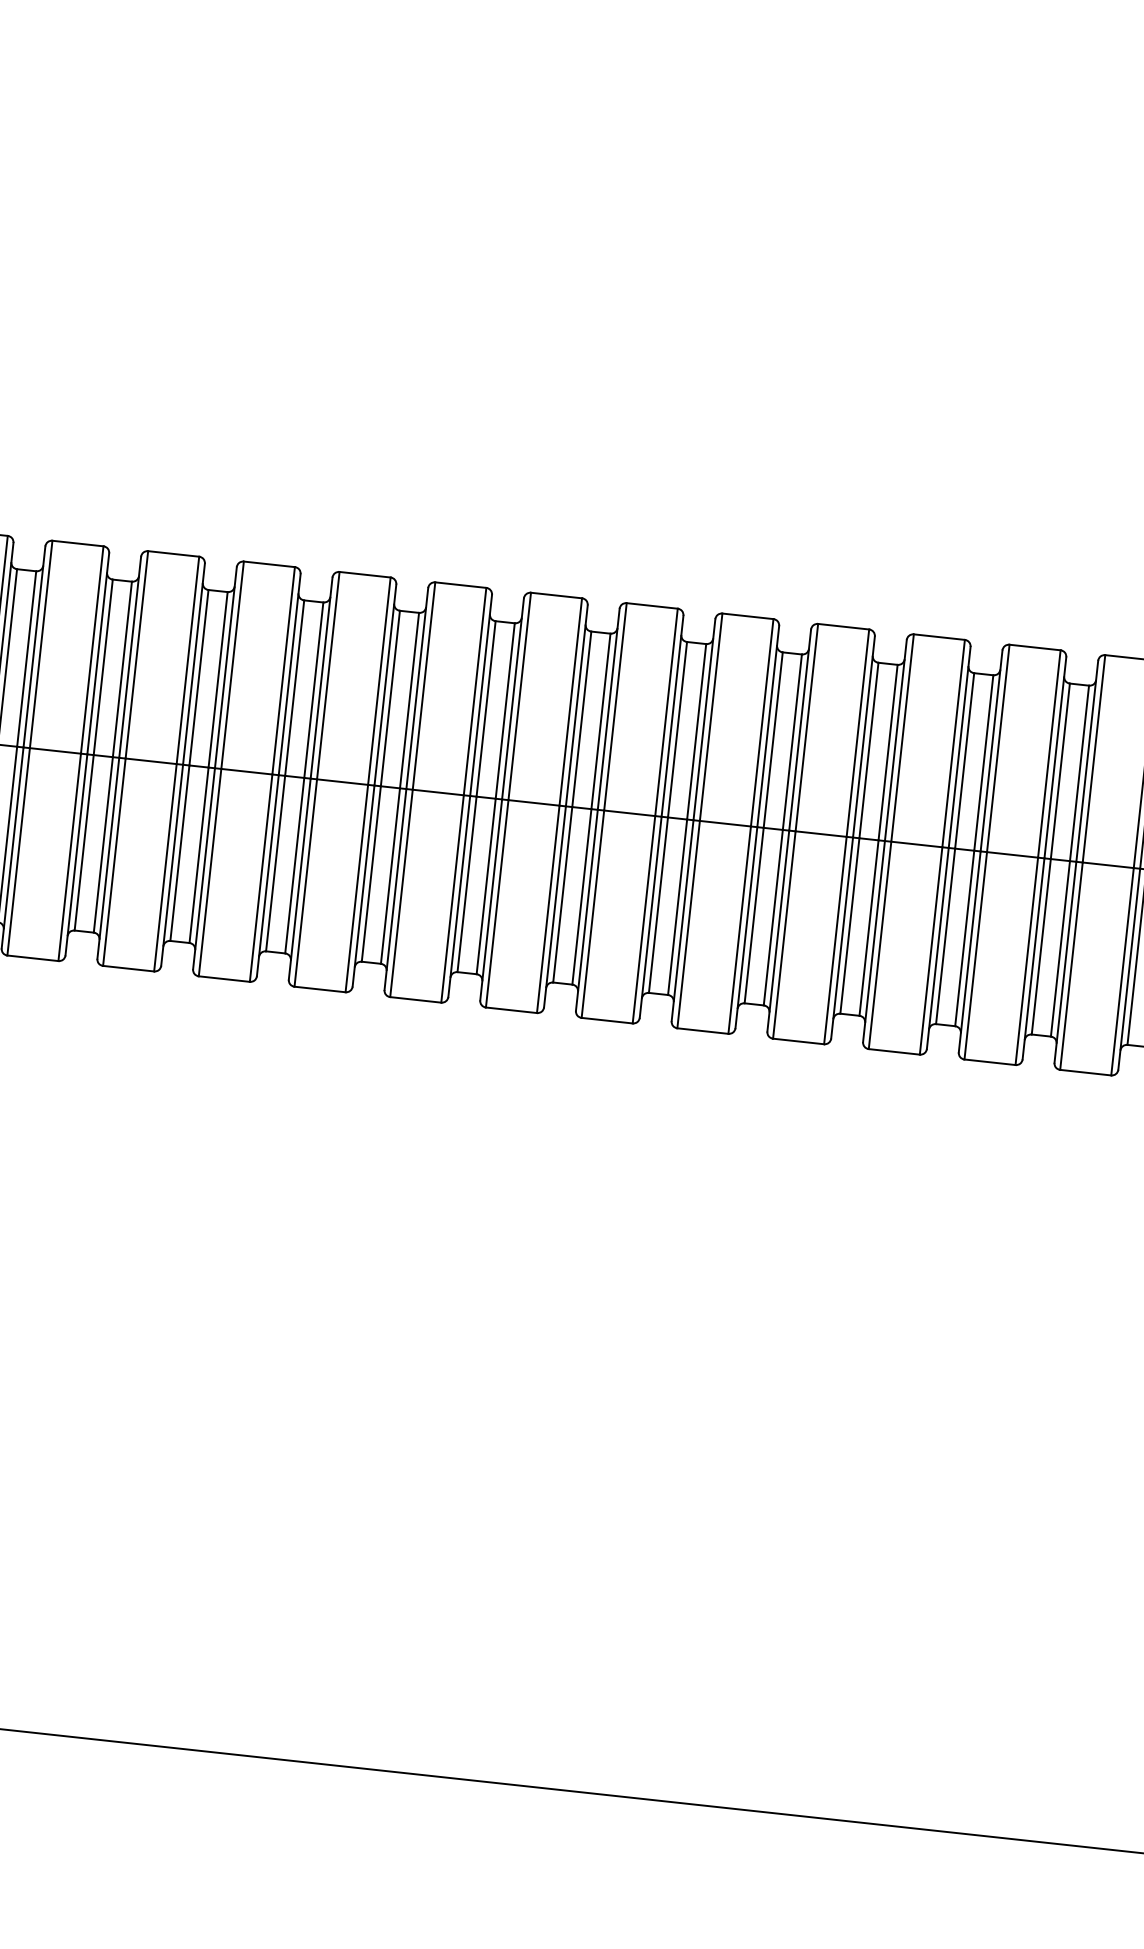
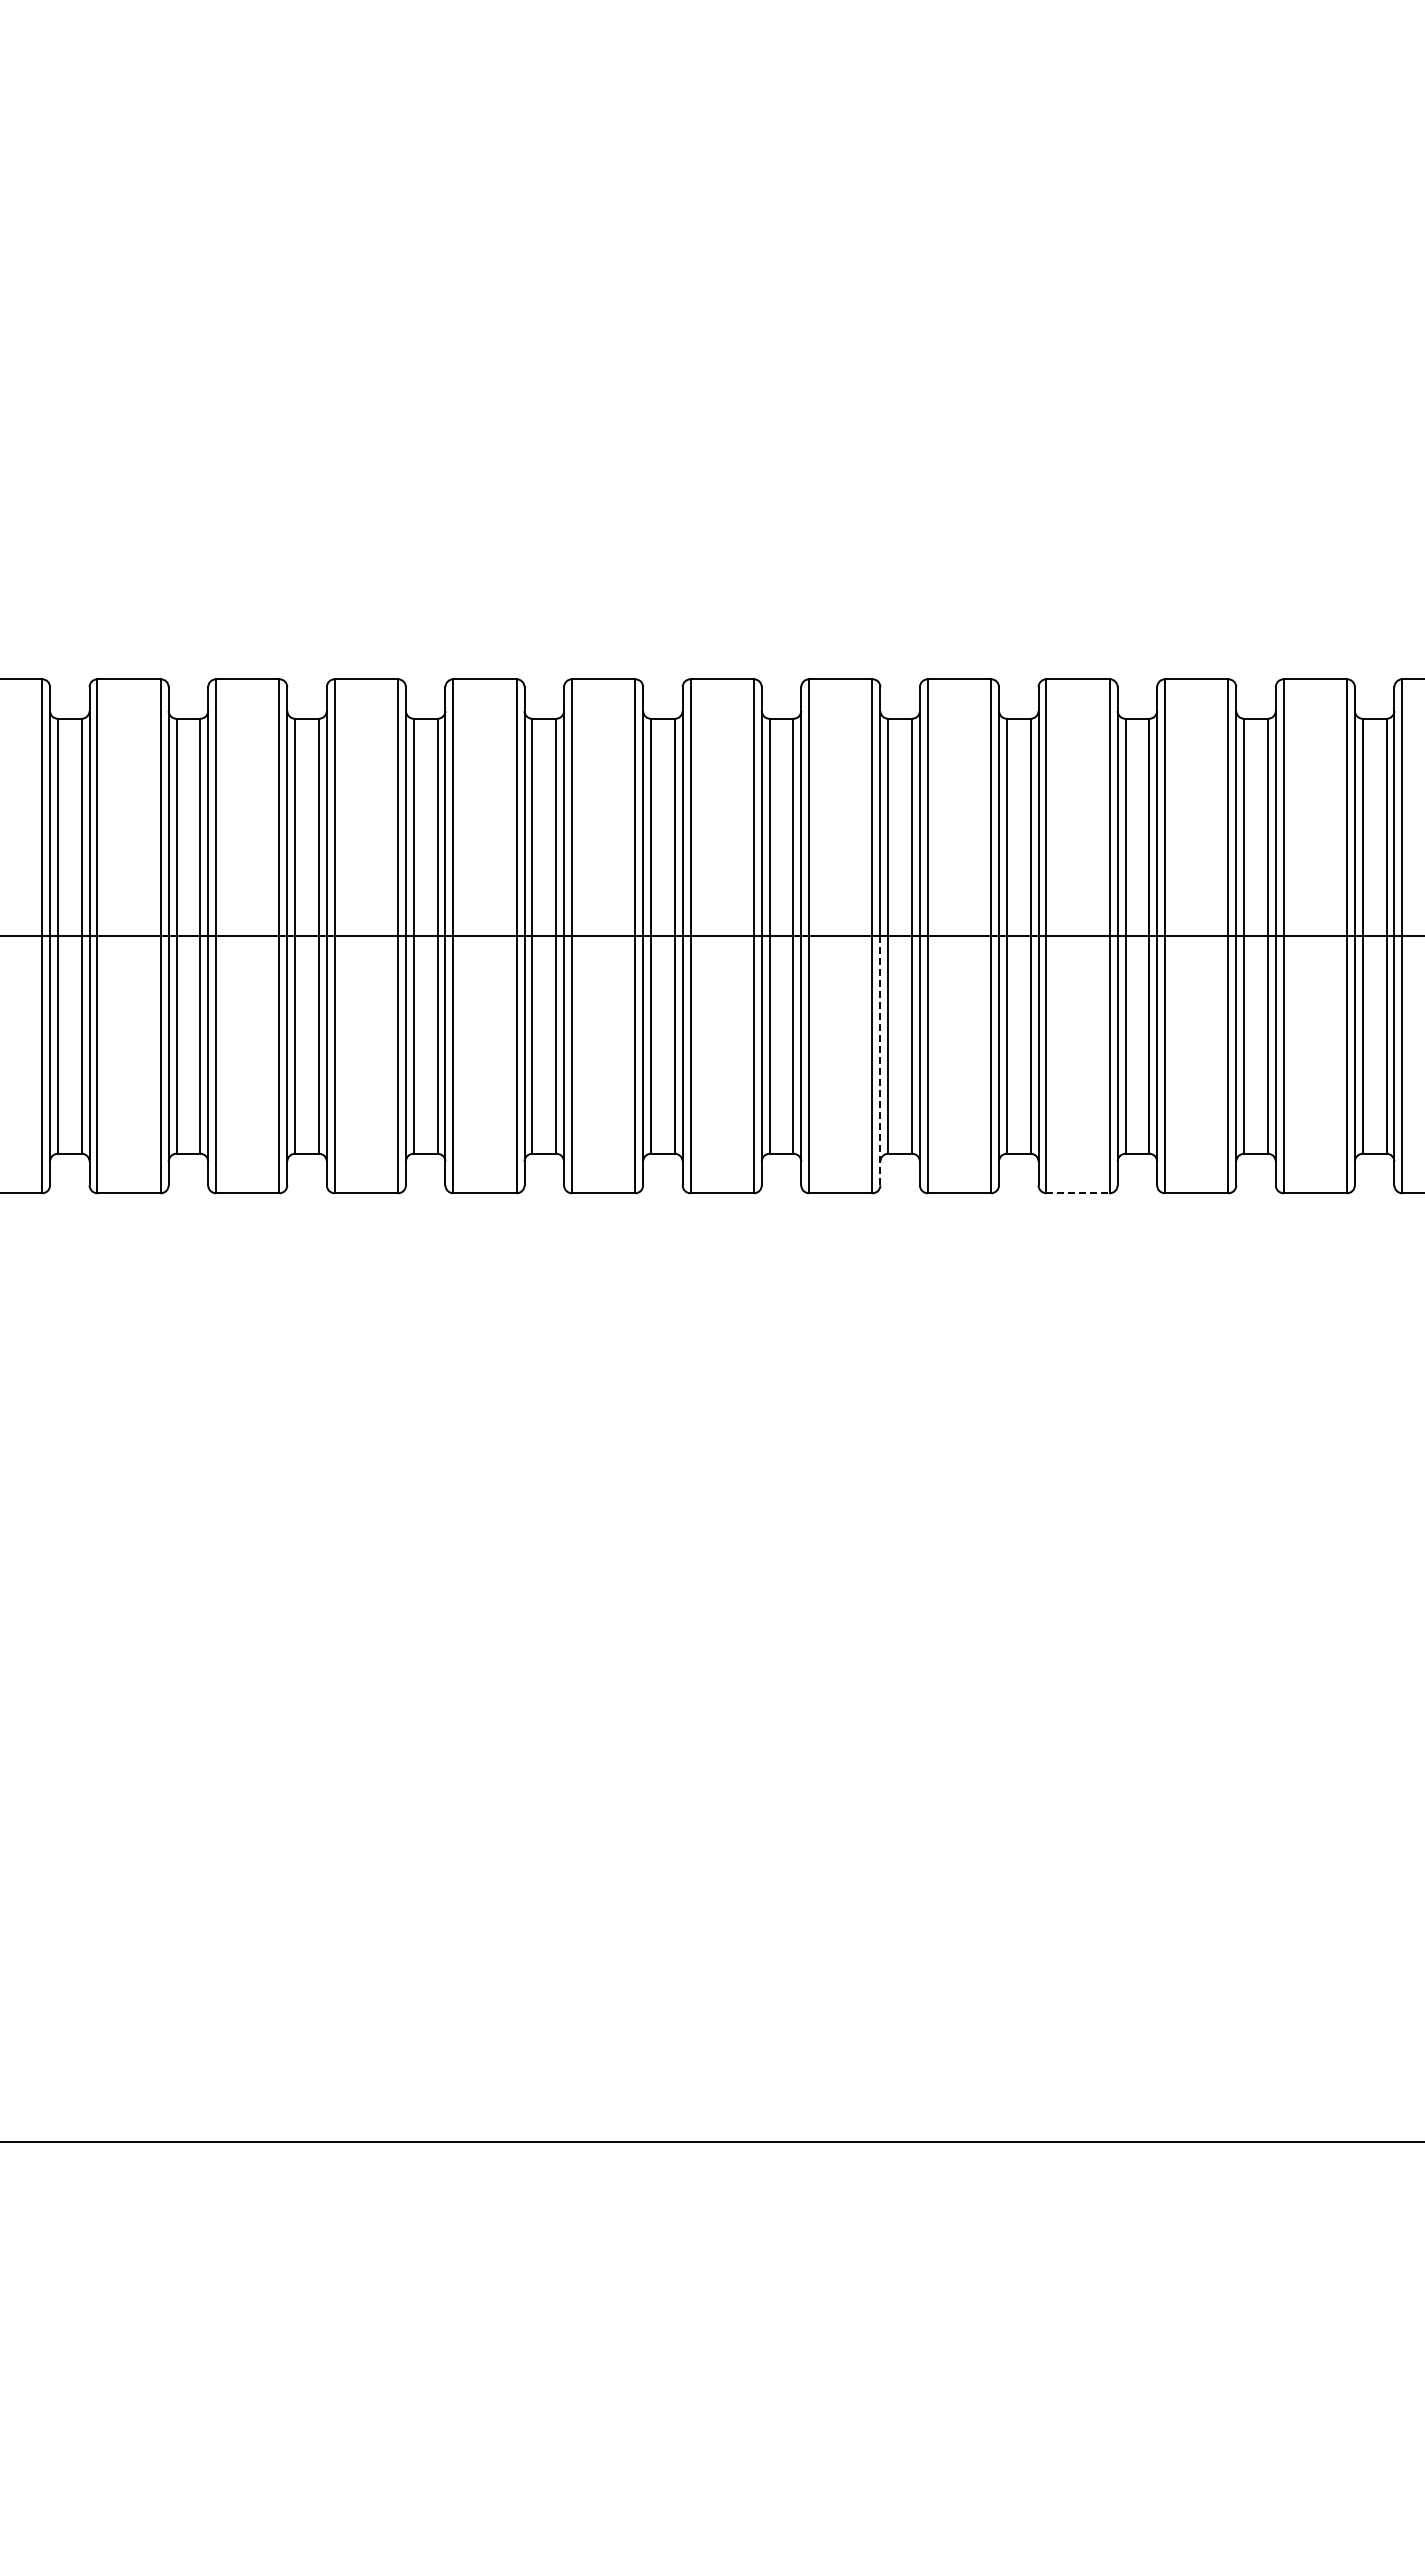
line: (746, 927) -> (880, 1060), solid -> dashed
line: (894, 1052) -> (1078, 1193), solid -> dashed

